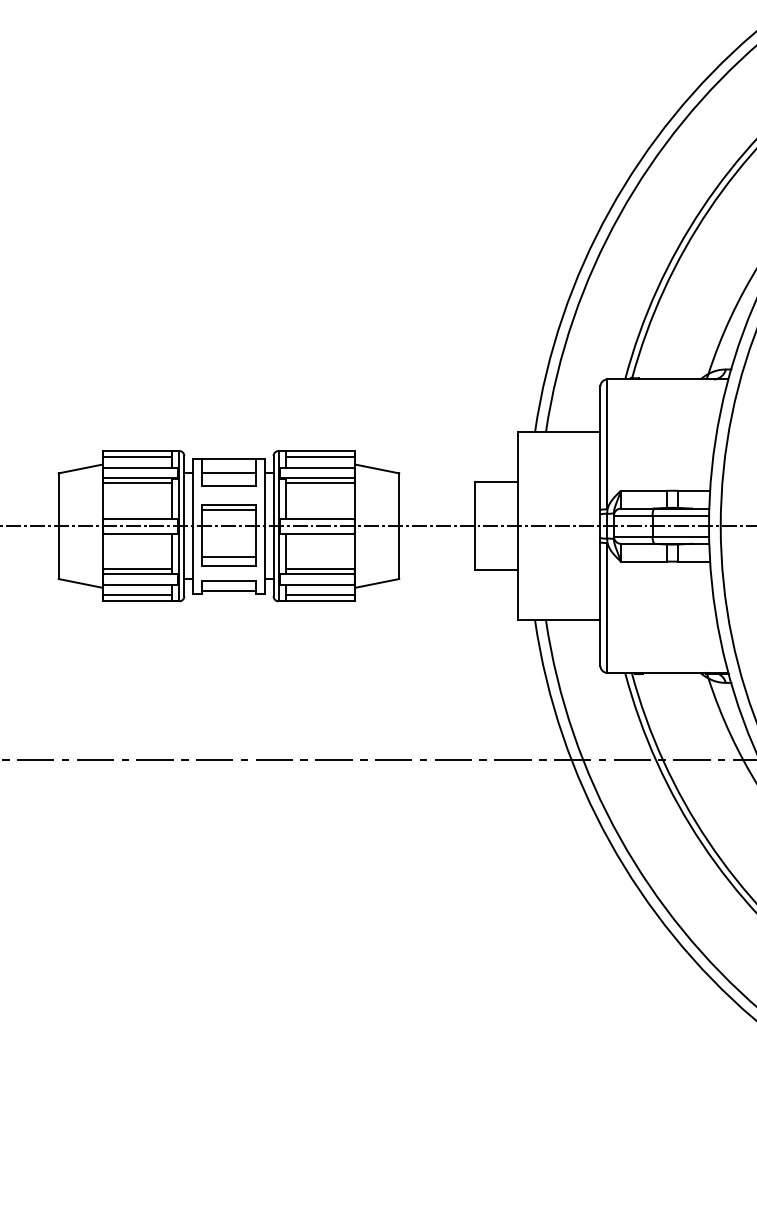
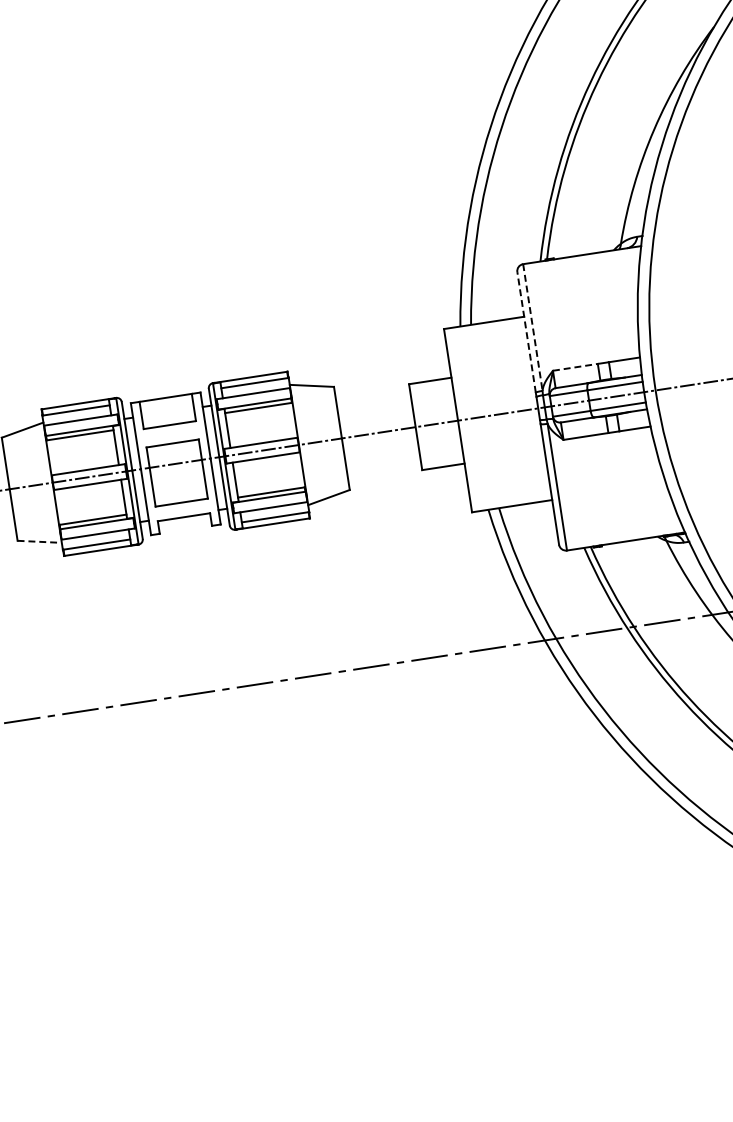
line: (607, 444) -> (532, 327), solid -> dashed
line: (600, 448) -> (526, 332), solid -> dashed
line: (228, 473) -> (167, 412), removed
line: (643, 490) -> (574, 367), solid -> dashed
line: (228, 509) -> (172, 447), removed
line: (228, 557) -> (180, 494), removed
line: (81, 583) -> (40, 541), solid -> dashed
line: (228, 590) -> (184, 526), removed

